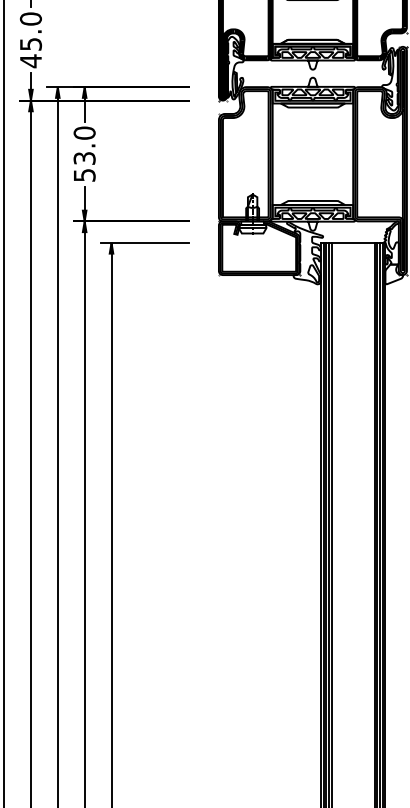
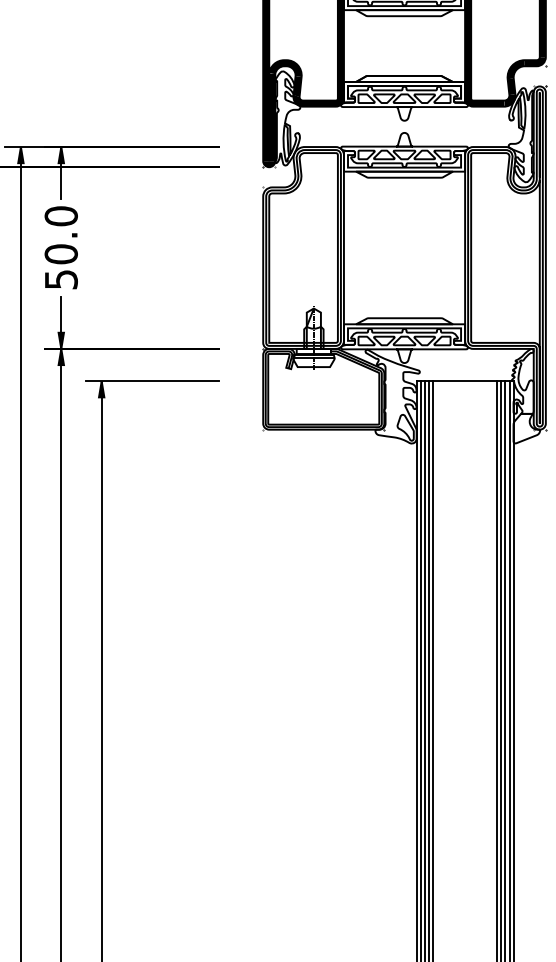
text: (84, 158) -> (61, 254), 53.0 -> 50.0

